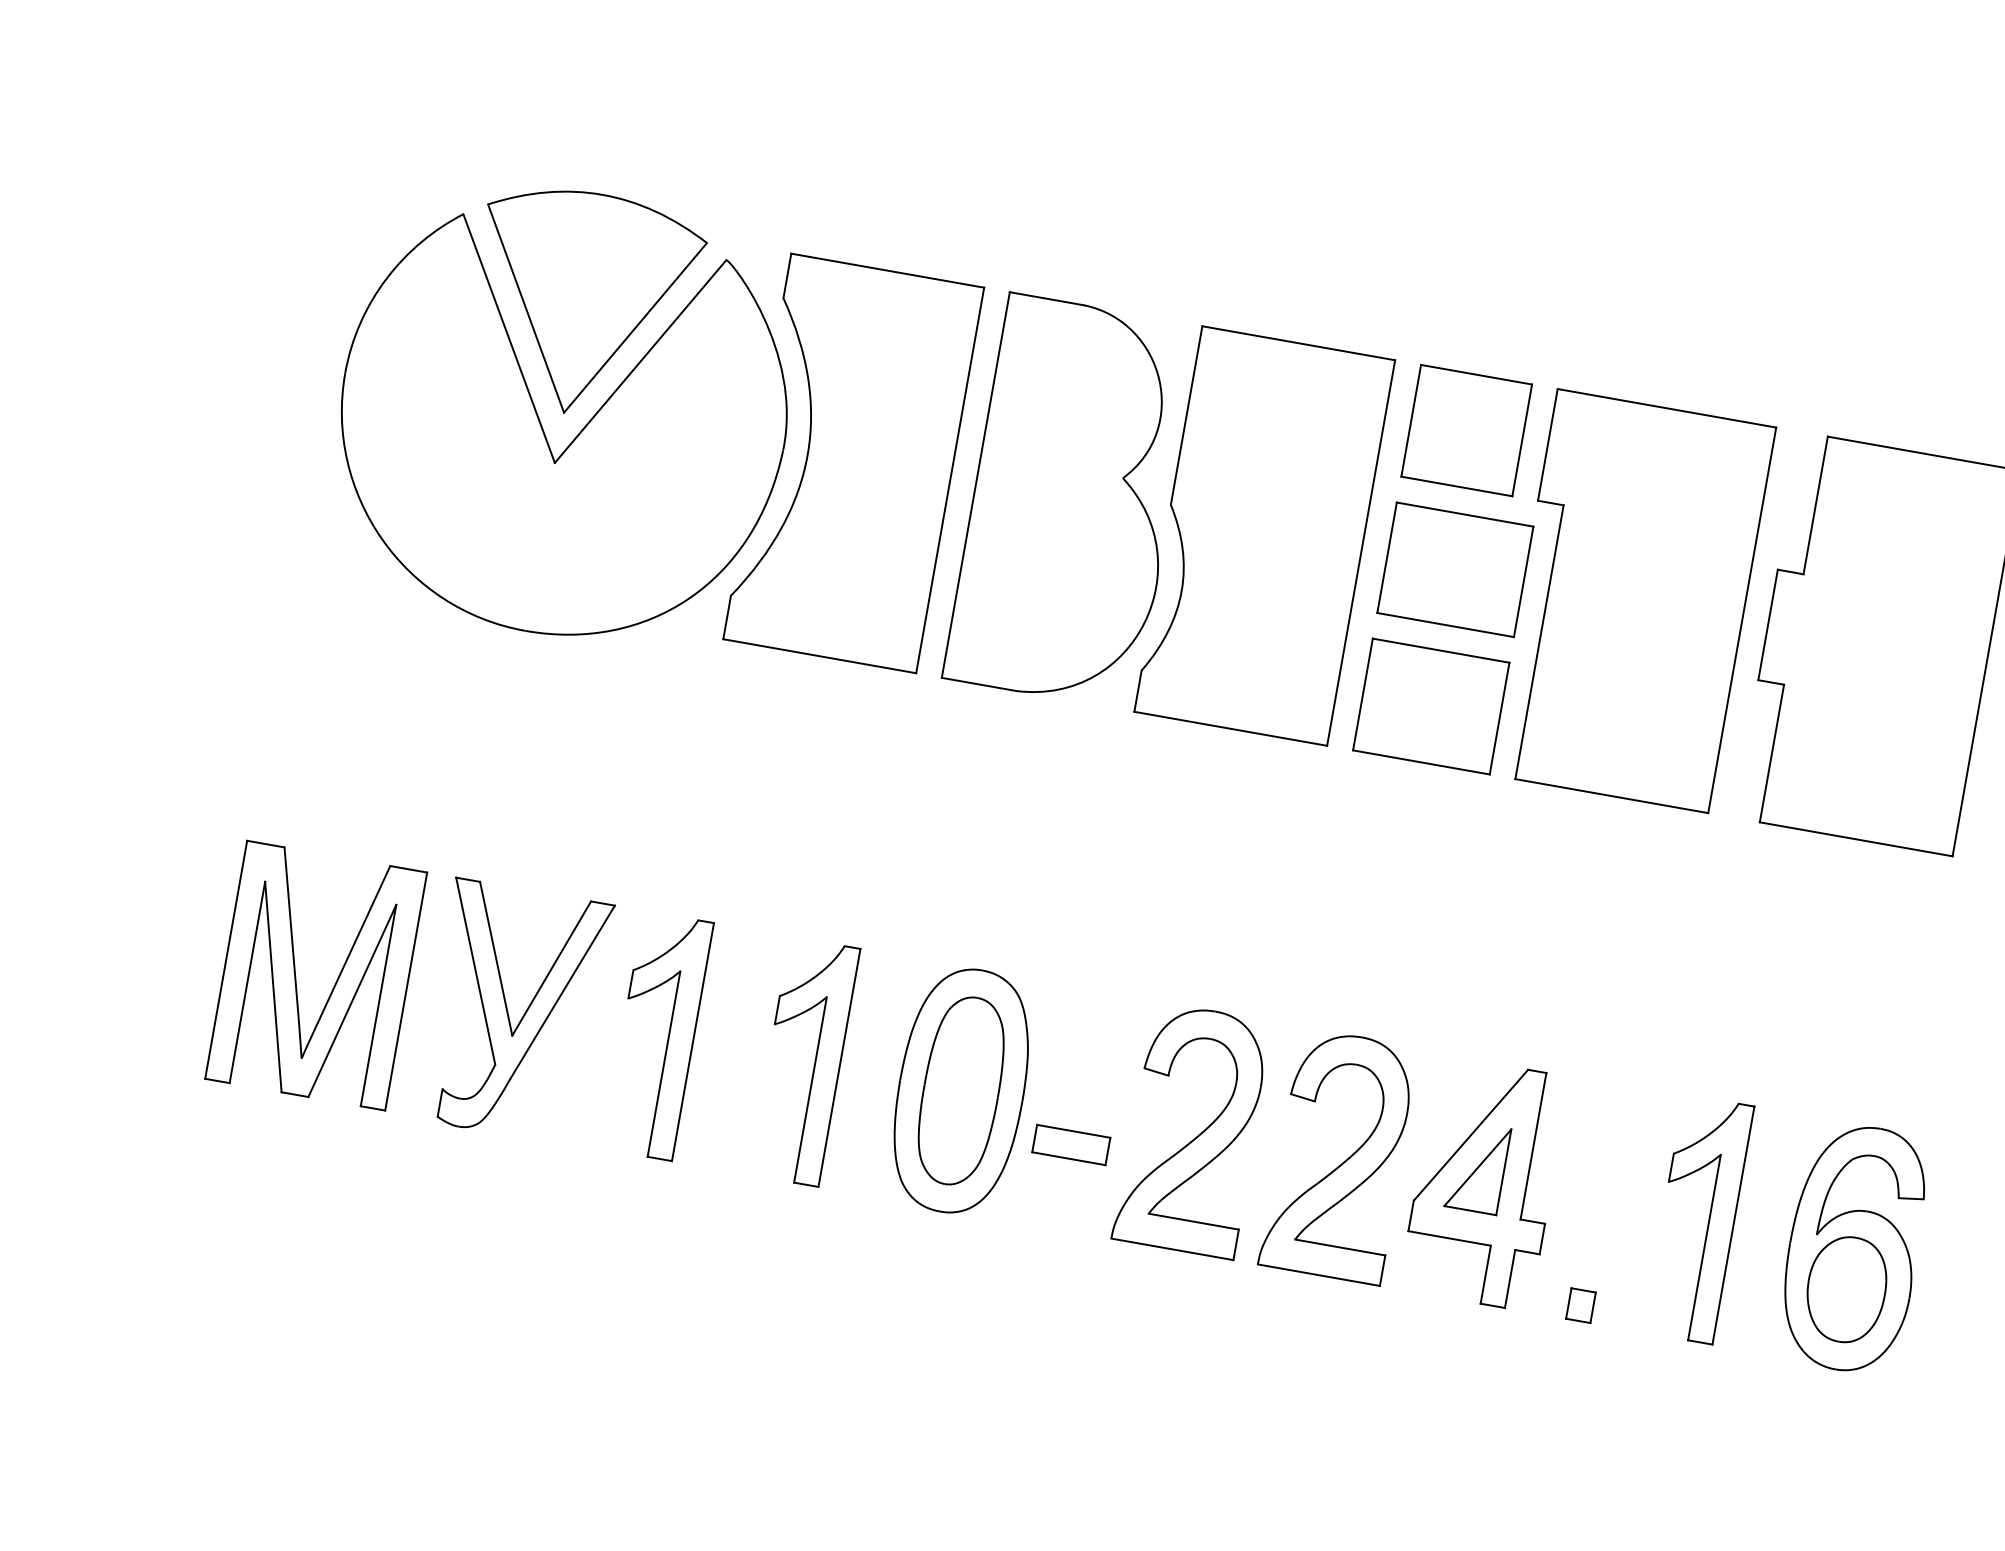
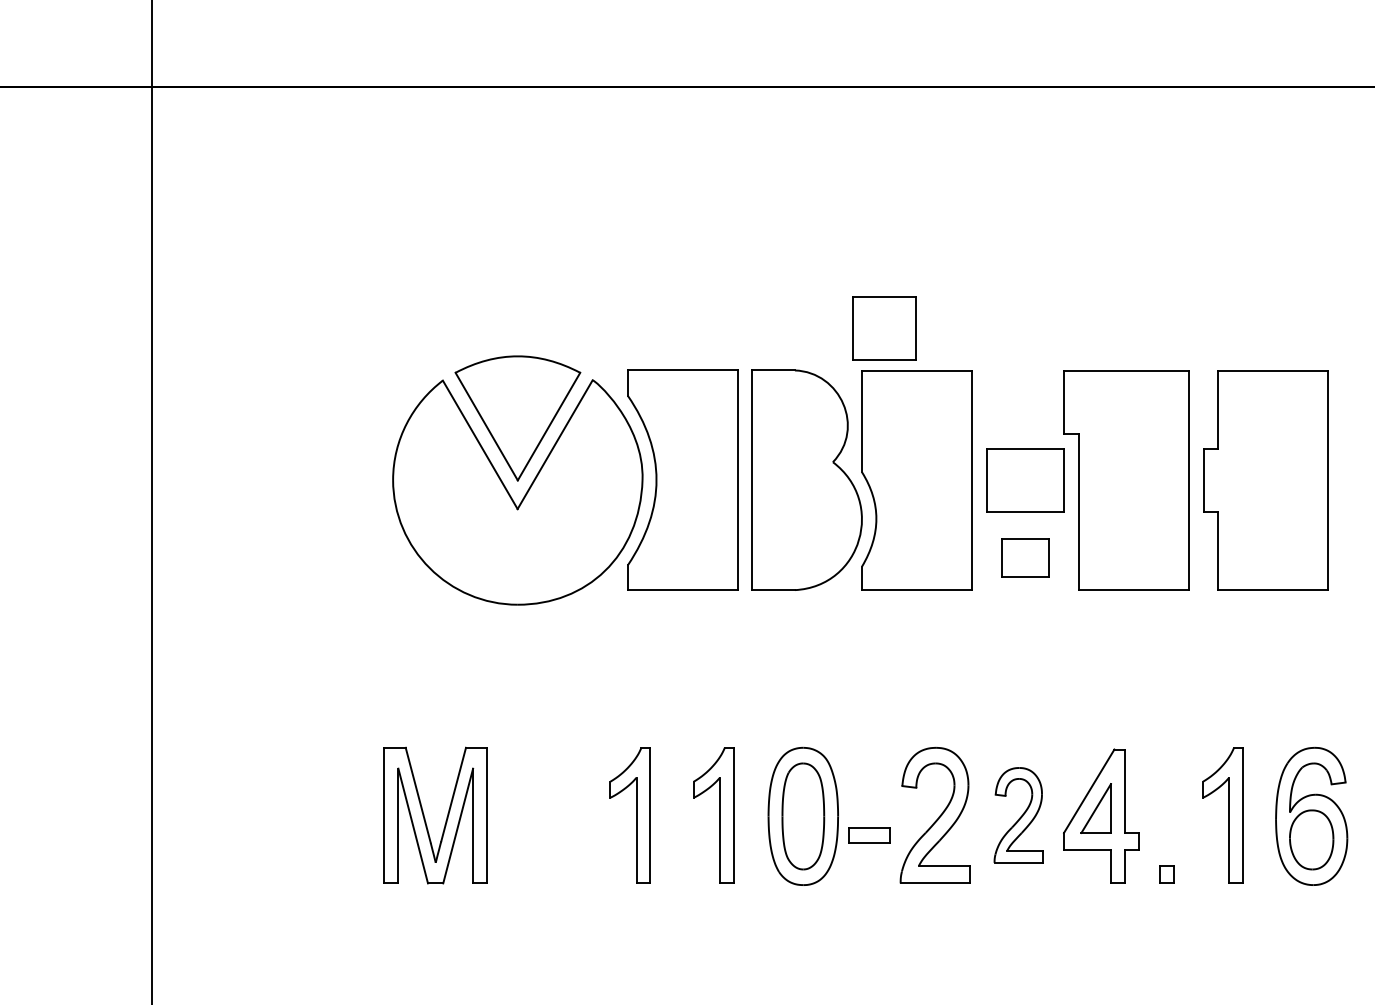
part: (1467, 430) -> (884, 328), moved
part: (1431, 705) -> (1025, 557), size x0.6
part: (514, 1010) -> (548, 815), removed
part: (1339, 1154) -> (1018, 814), size x0.7

